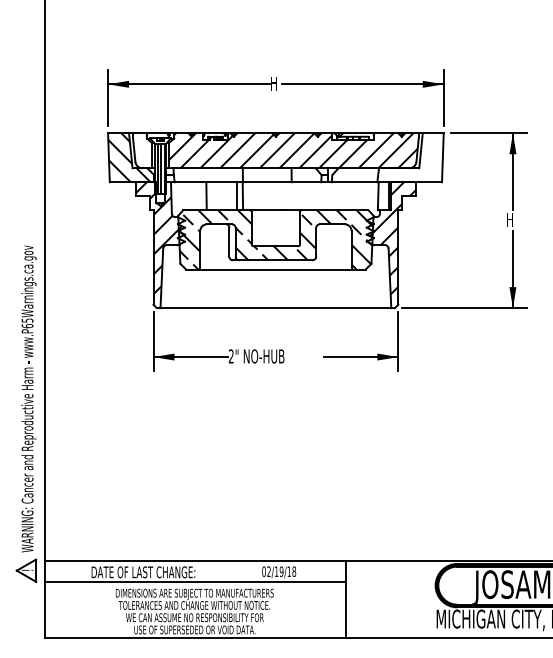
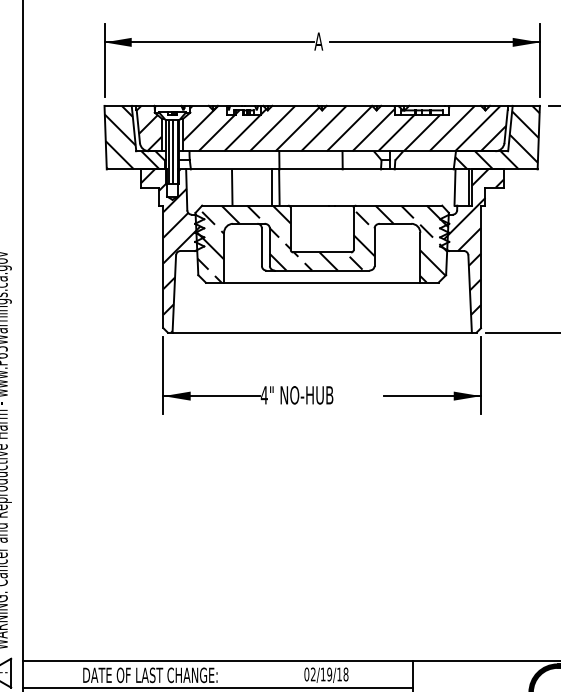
text: (272, 83) -> (317, 41), H -> A
hatch: (142, 150) -> (149, 128), added
hatch: (410, 157) -> (496, 137), added
text: (231, 356) -> (264, 395), 2" -> 4"

